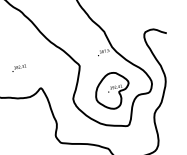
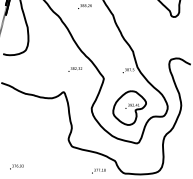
text: (18, 68) -> (74, 69), moved

